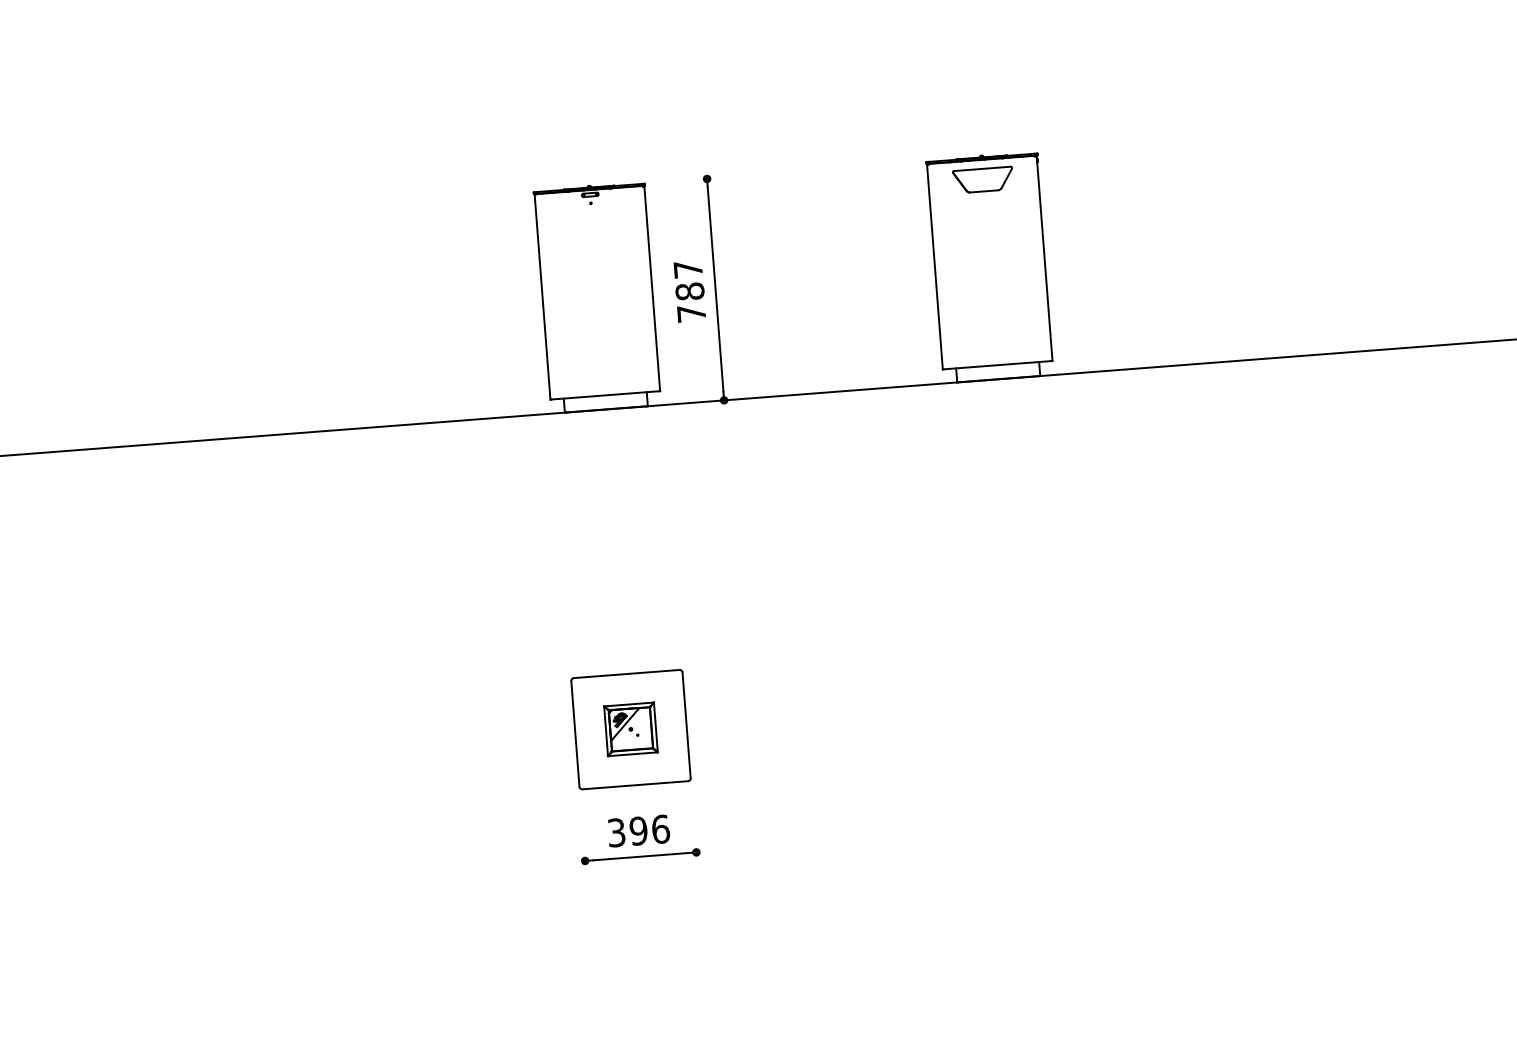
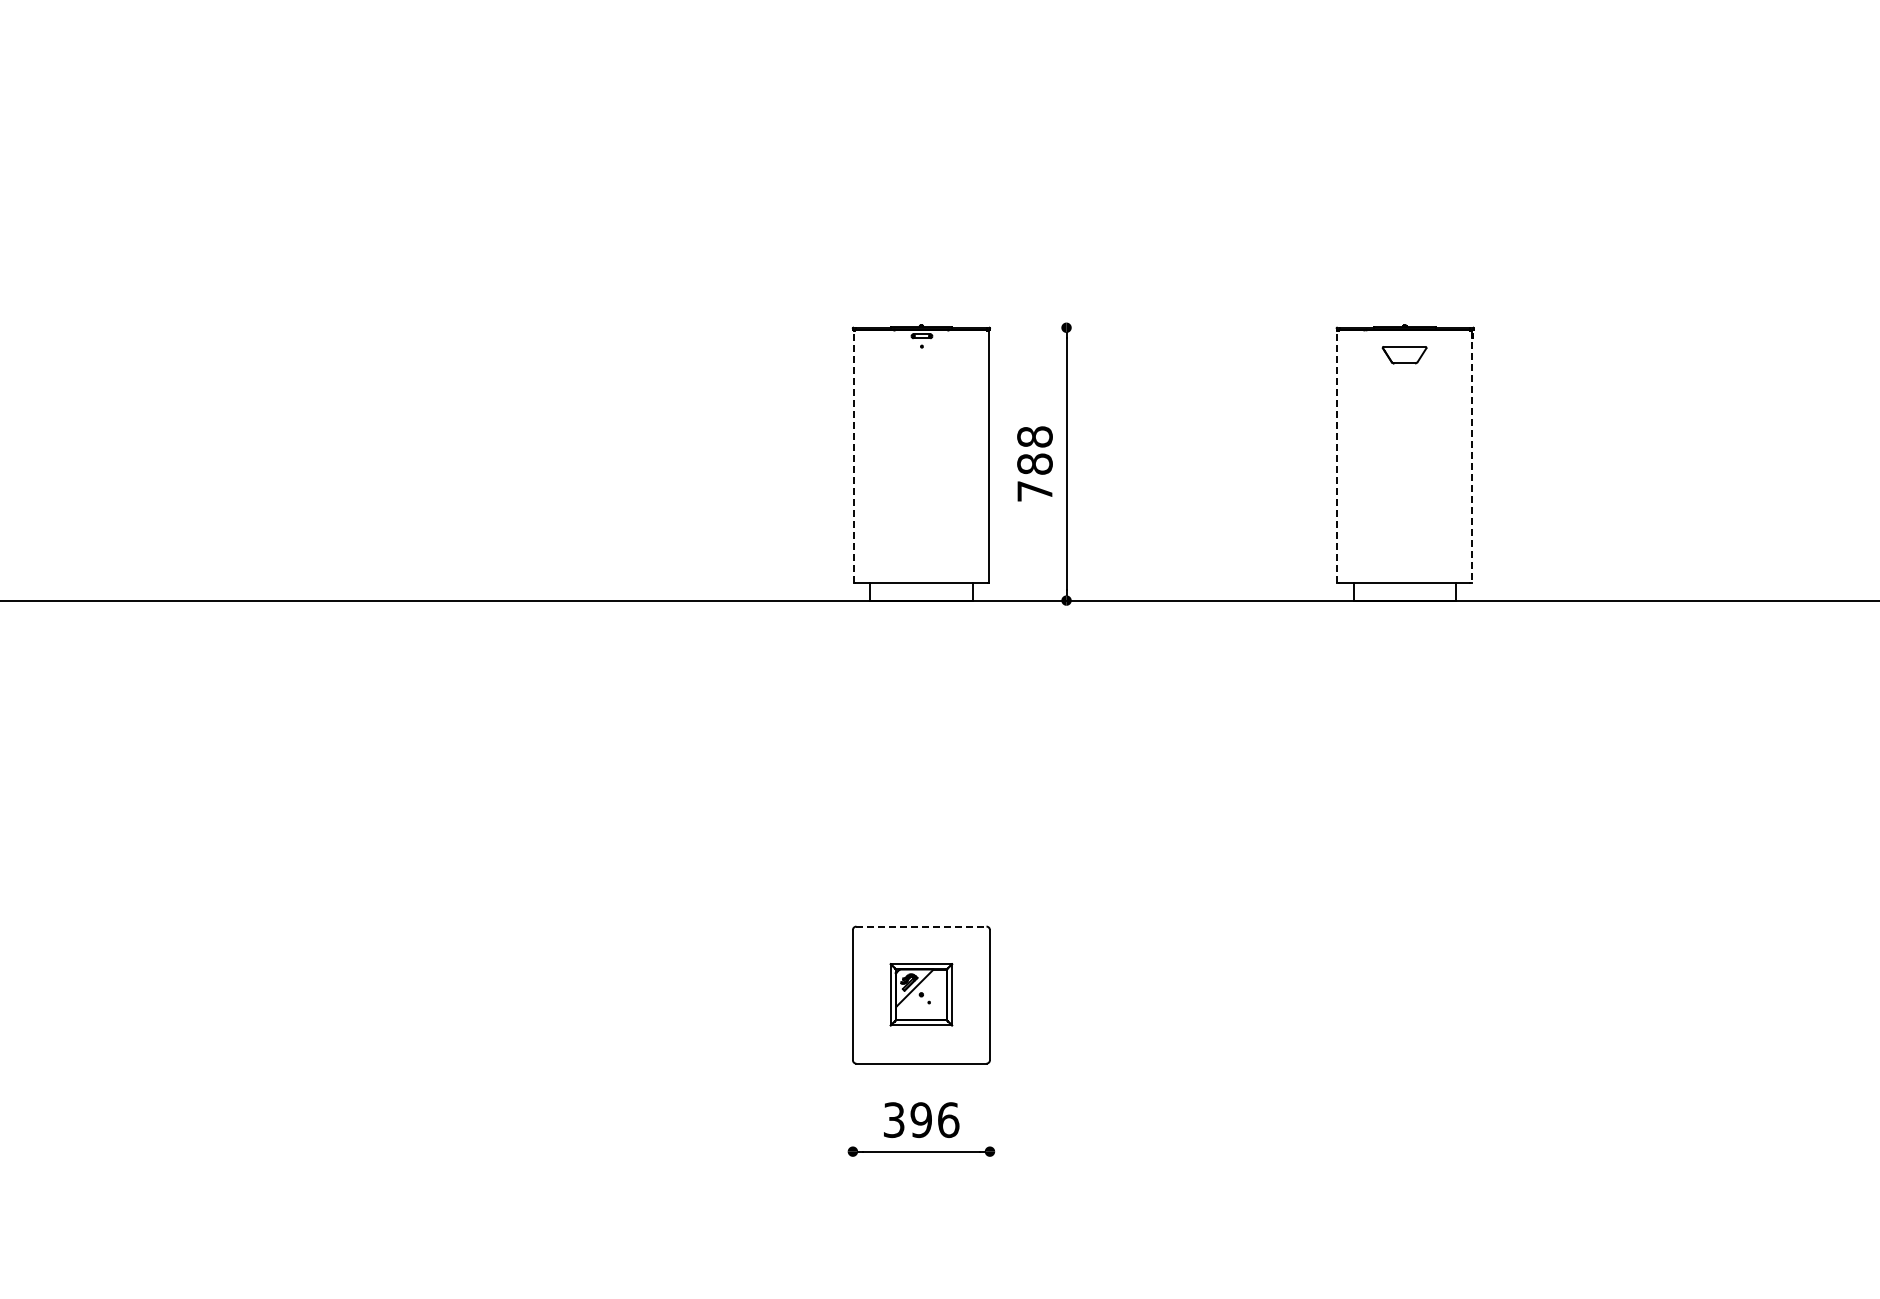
part: (983, 179) -> (1404, 354), size x0.6
line: (1044, 258) -> (1472, 457), solid -> dashed
line: (935, 266) -> (1337, 456), solid -> dashed
text: (687, 269) -> (1034, 436), 787 -> 788
line: (542, 296) -> (853, 456), solid -> dashed
line: (626, 673) -> (921, 926), solid -> dashed

